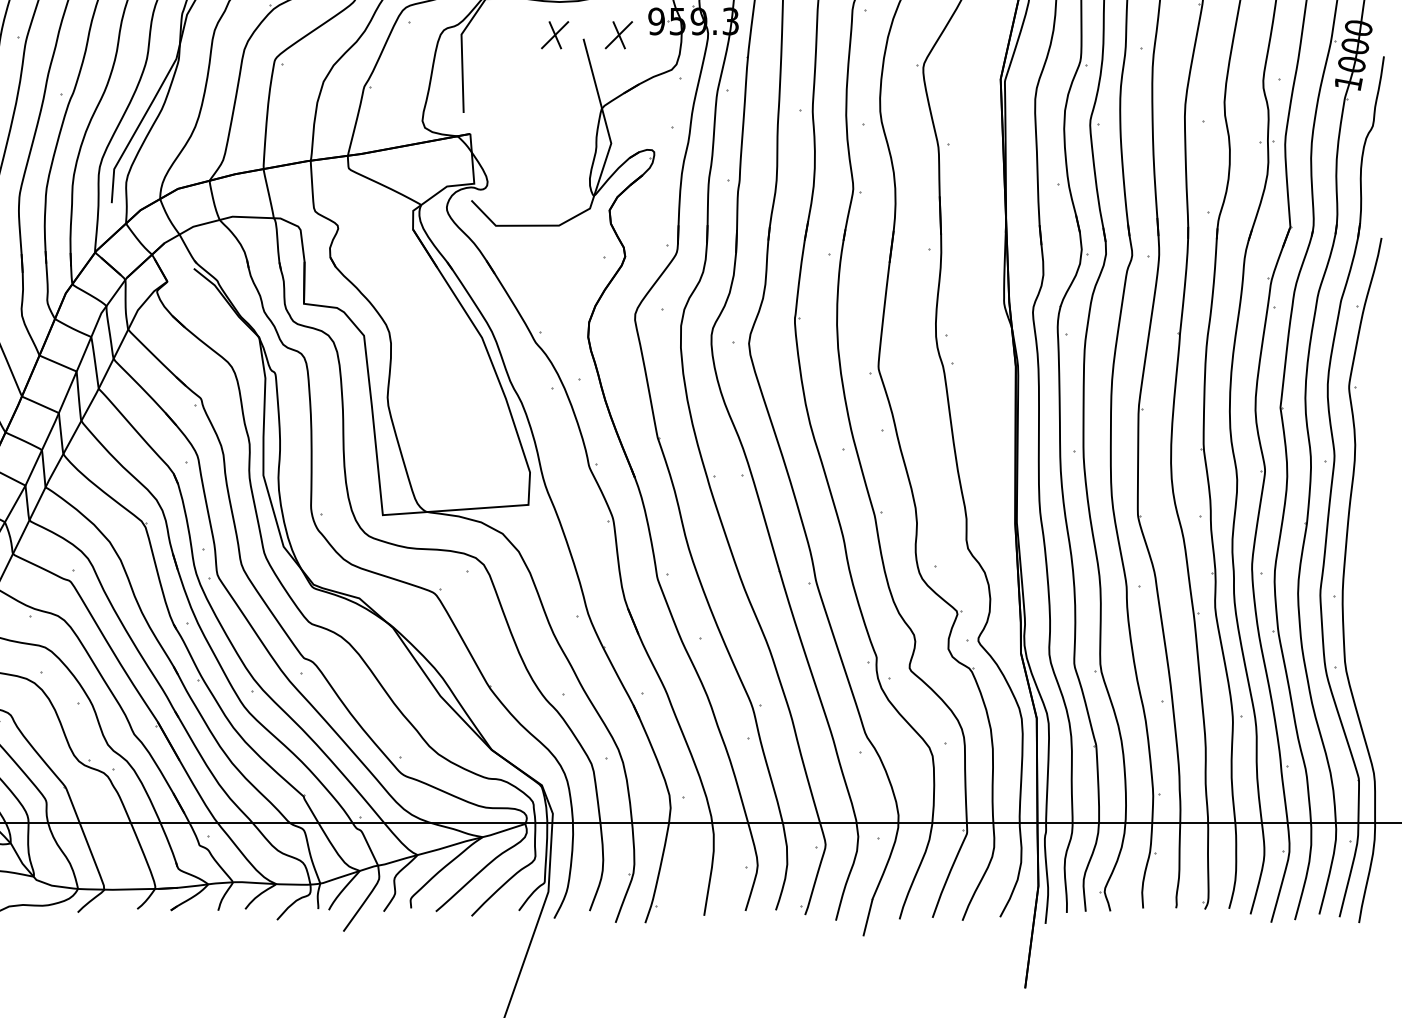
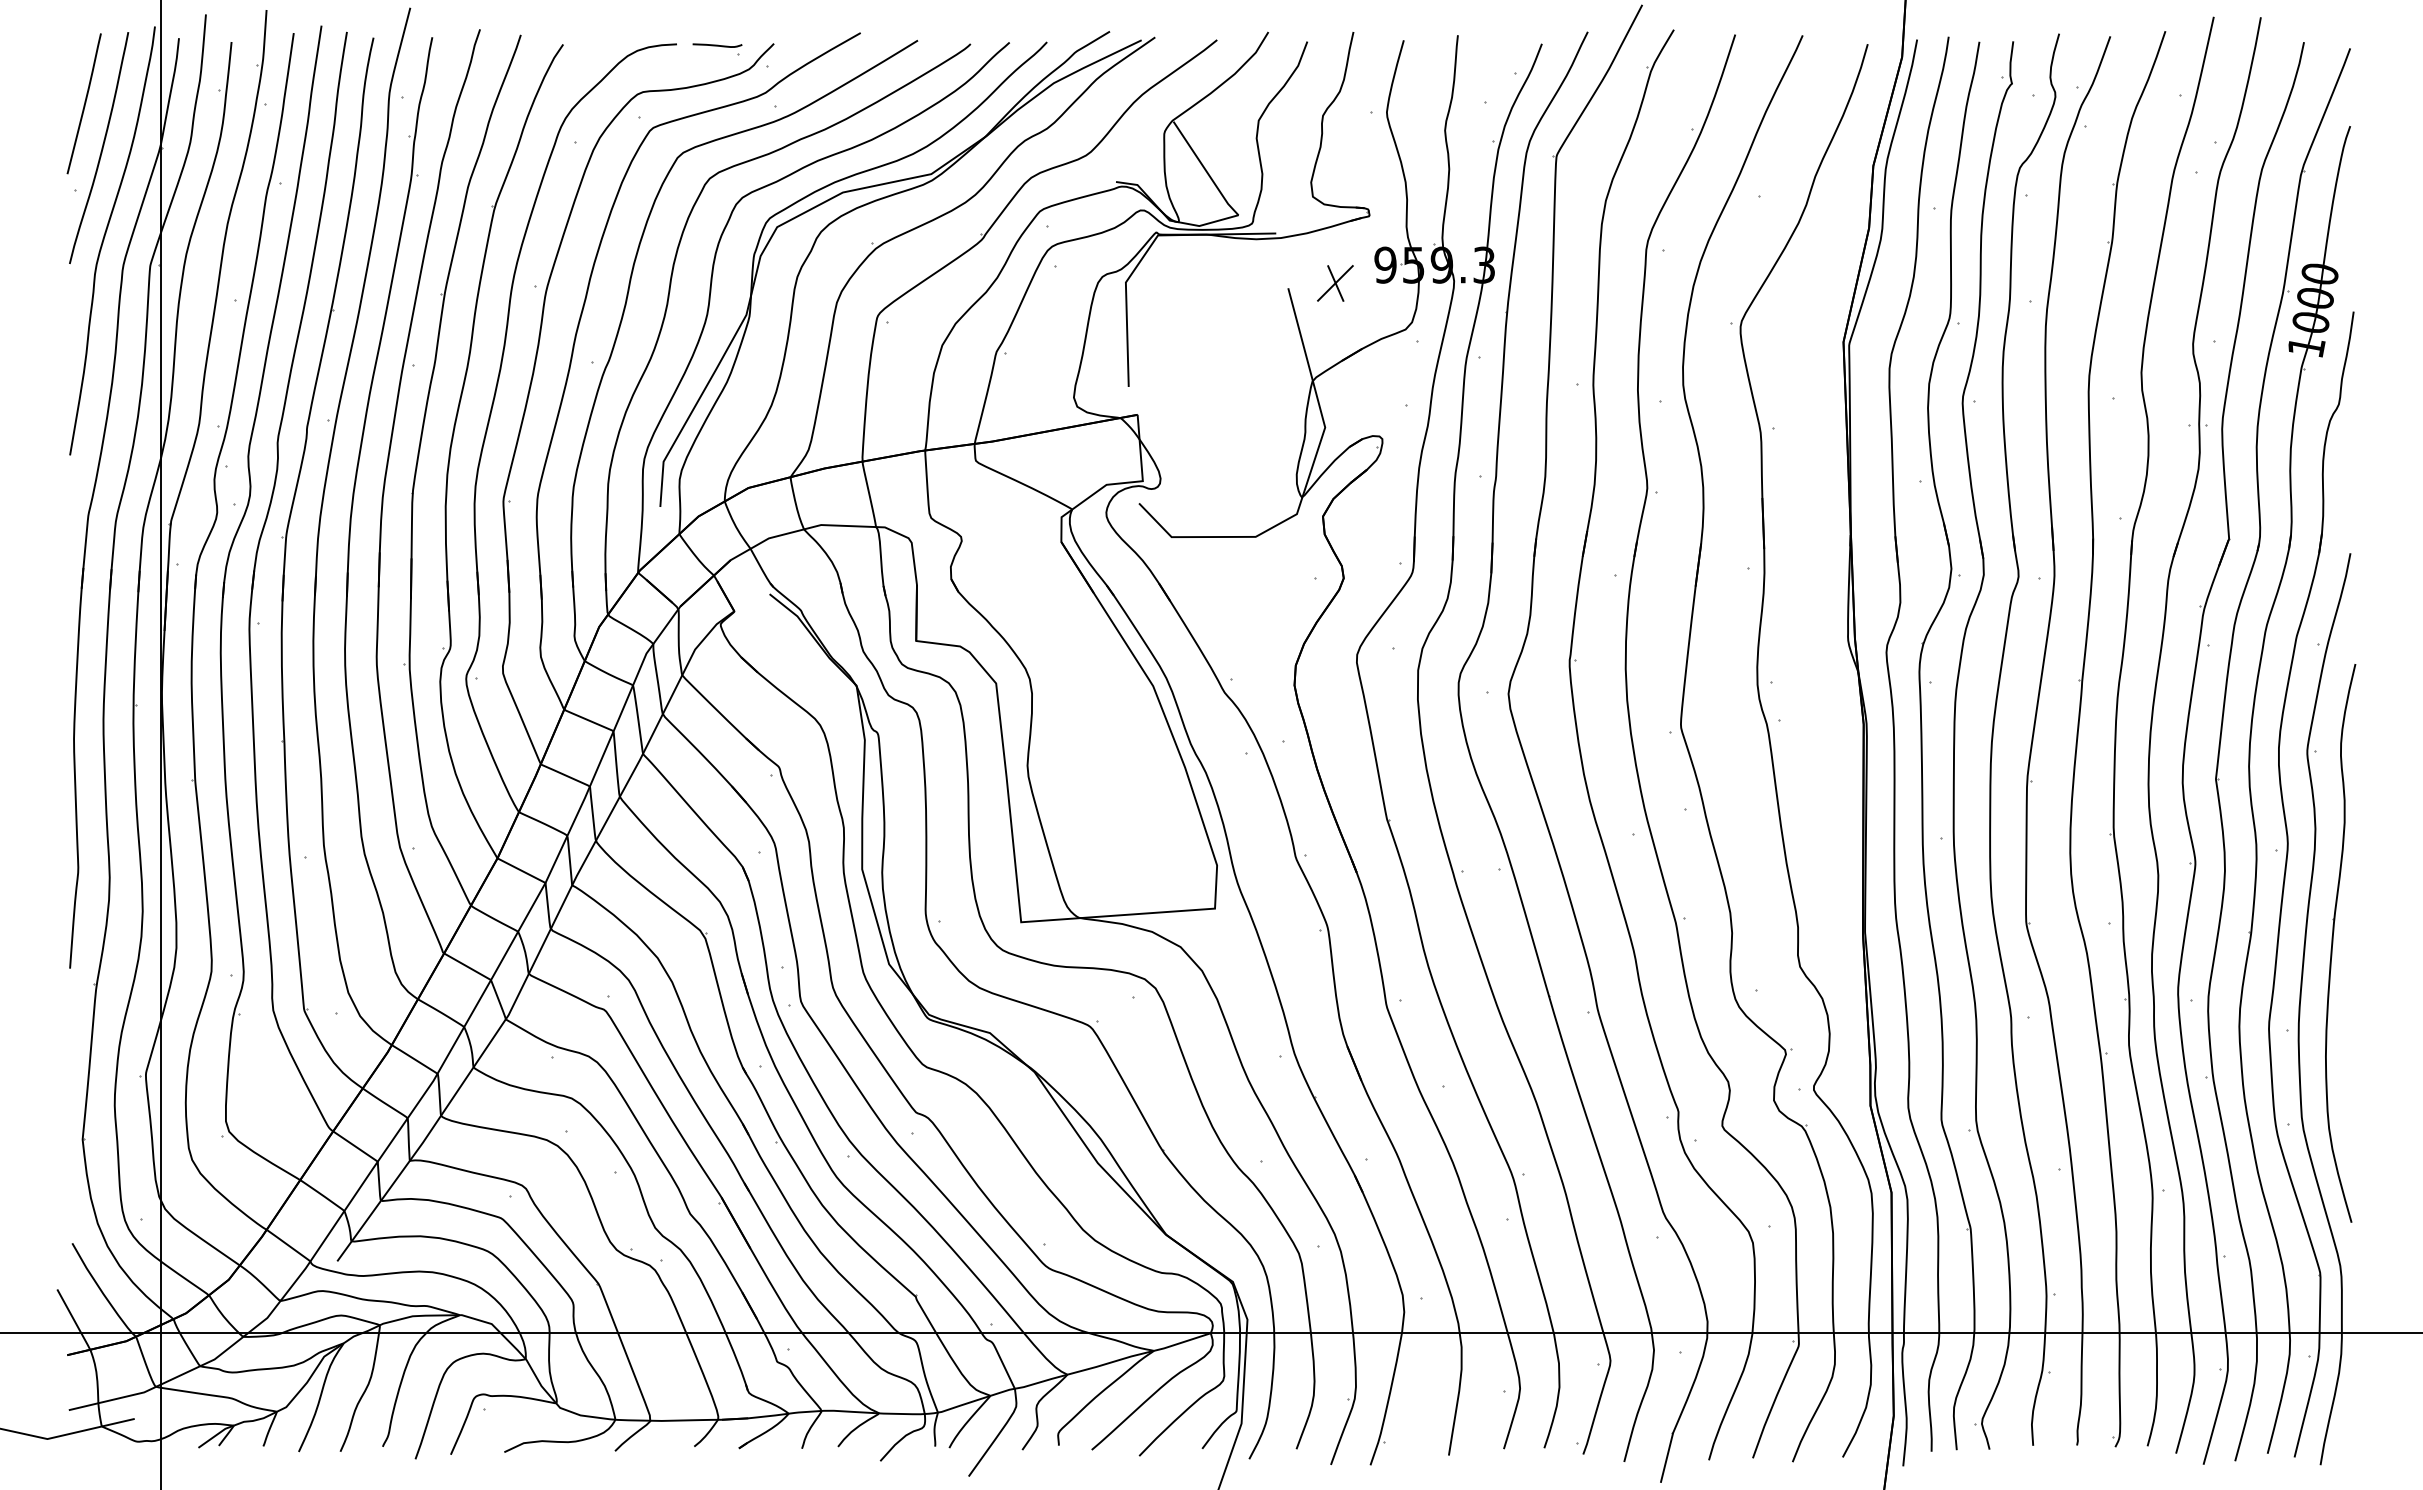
part: (555, 35) -> (1250, 283), removed
part: (1368, 531) -> (2333, 943), added

